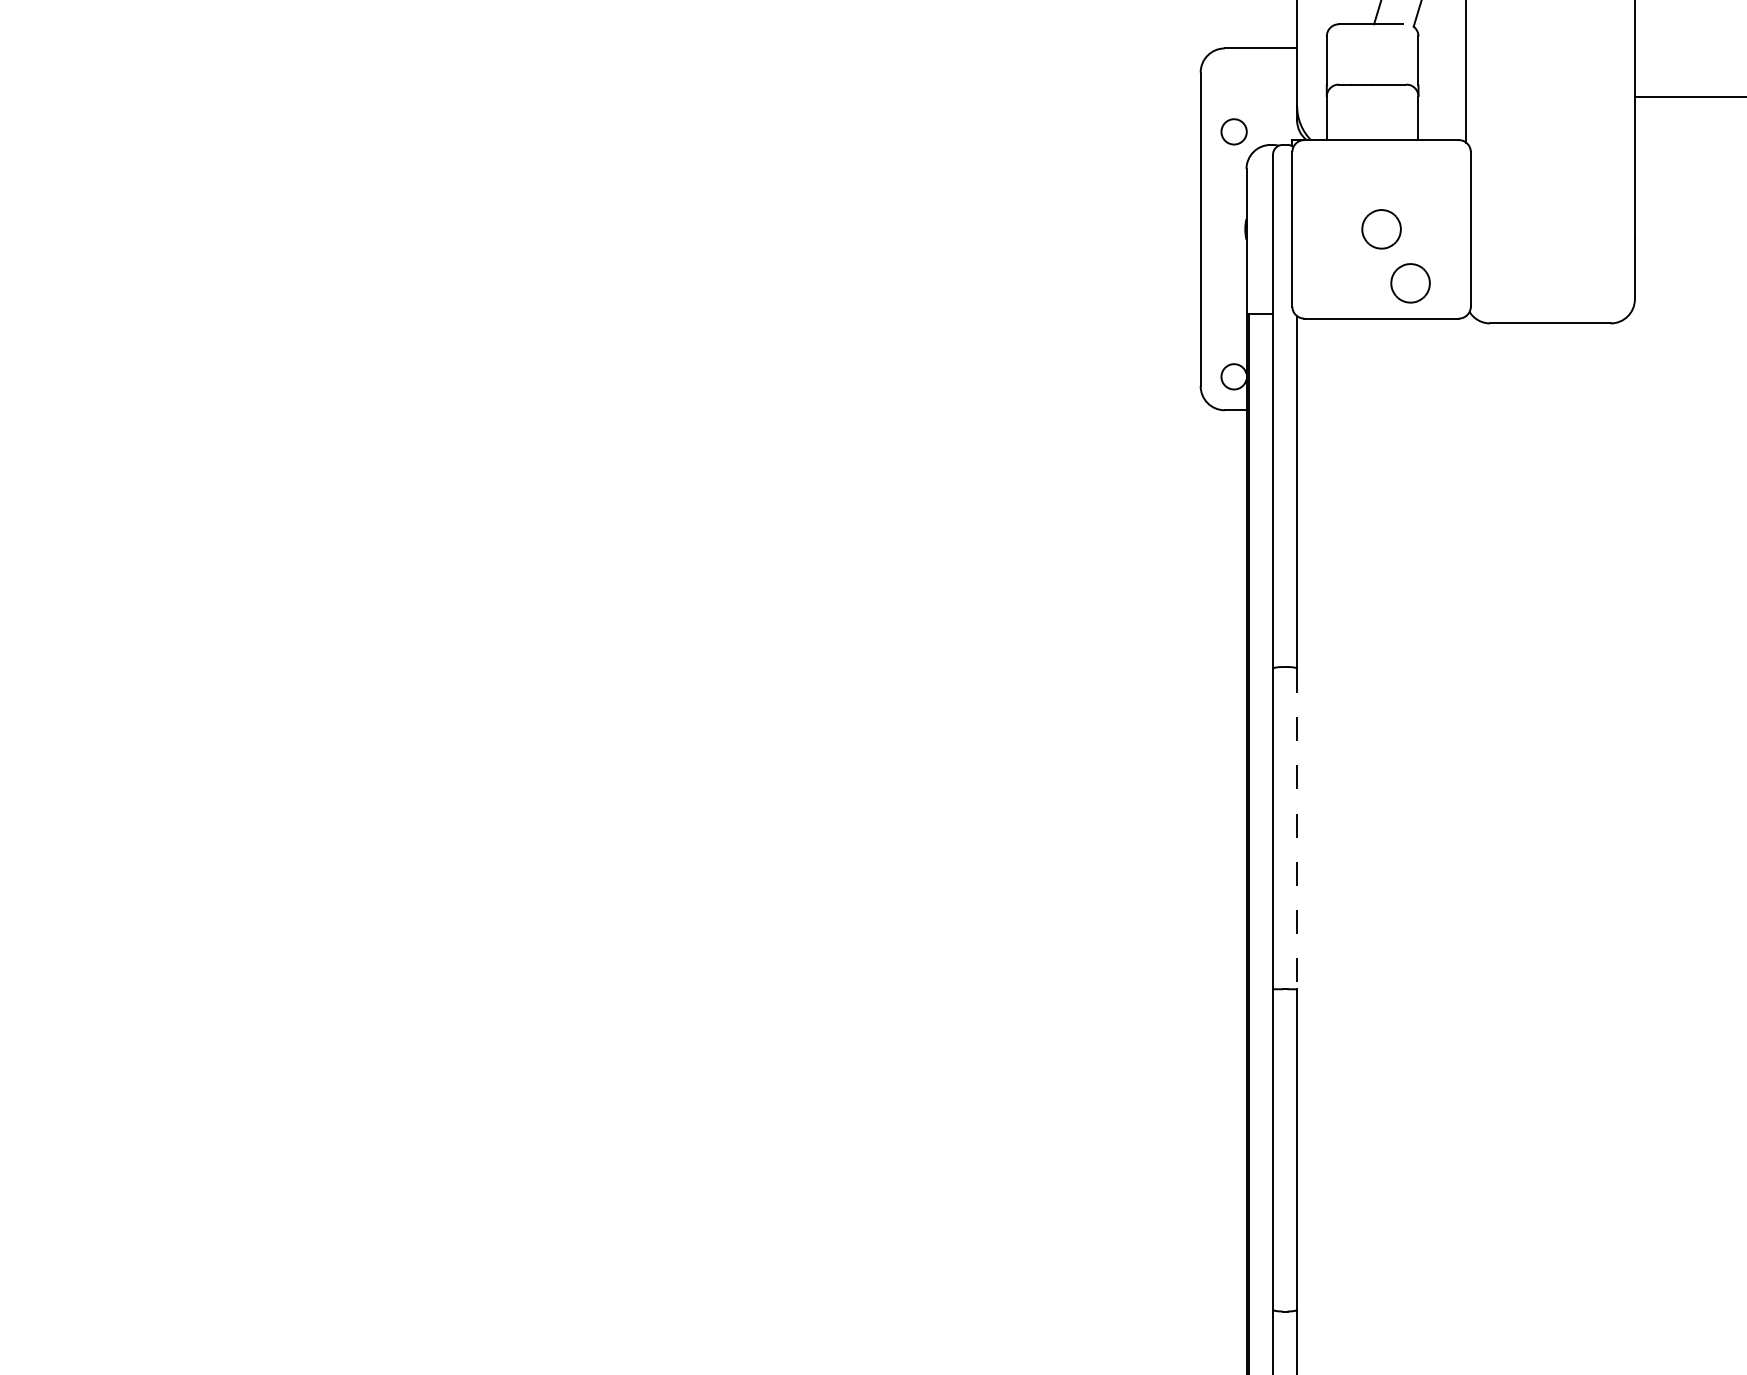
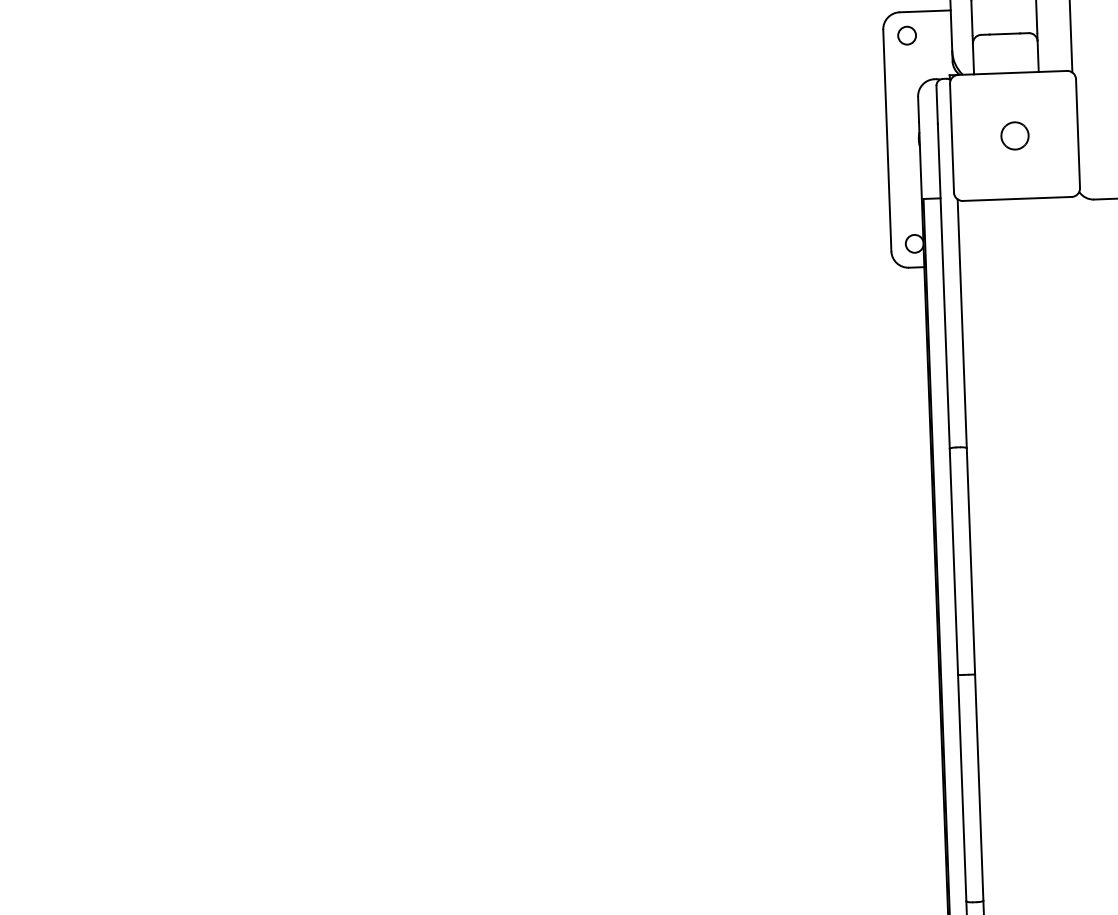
circle: (1233, 131) -> (906, 35), moved
part: (1410, 283) -> (1036, 173), removed
line: (1297, 829) -> (971, 561), dashed -> solid

